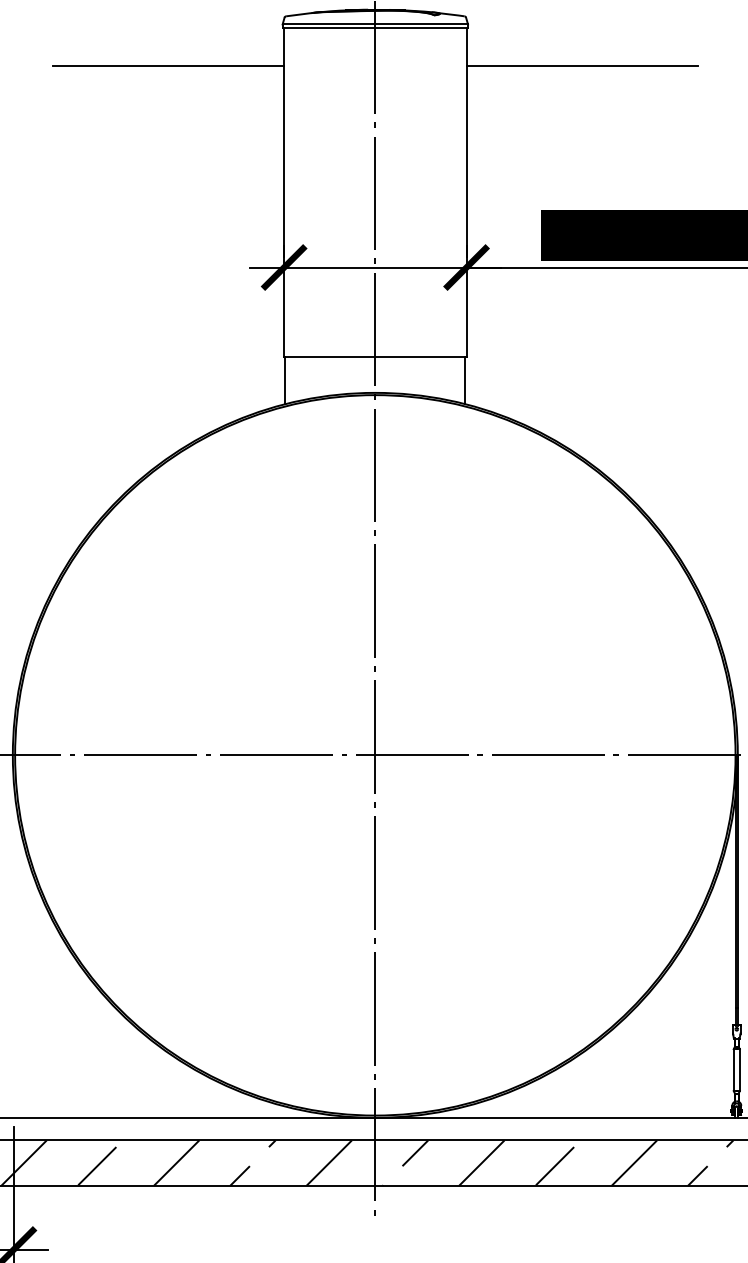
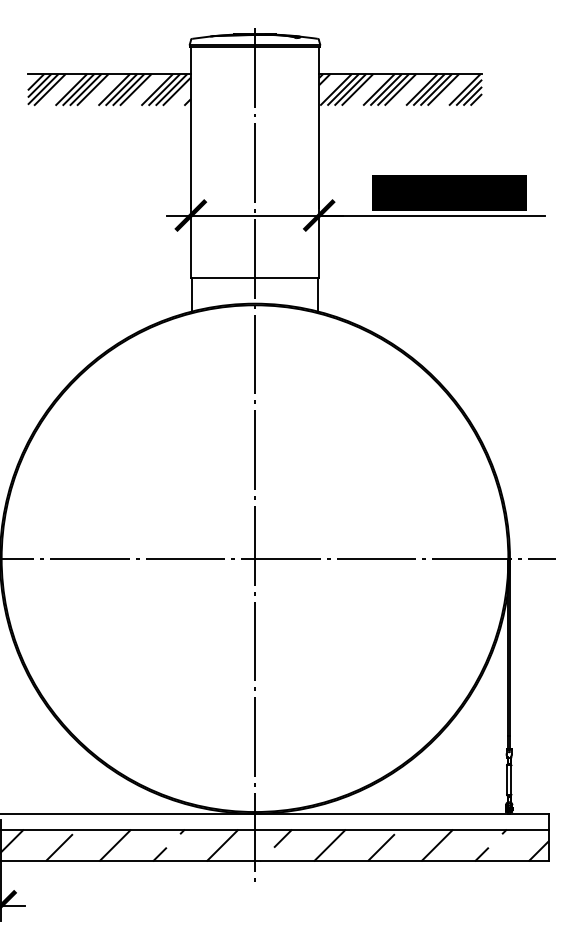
hatch: (167, 88) -> (108, 89), added
hatch: (582, 88) -> (400, 89), added

